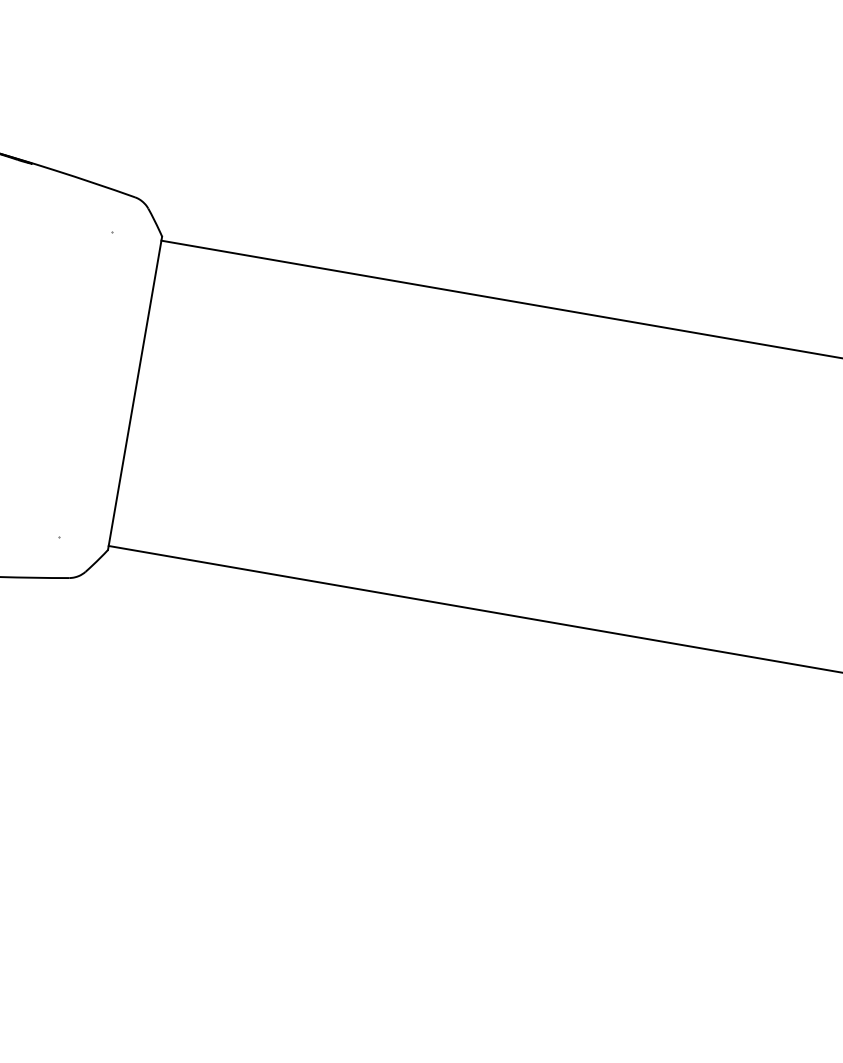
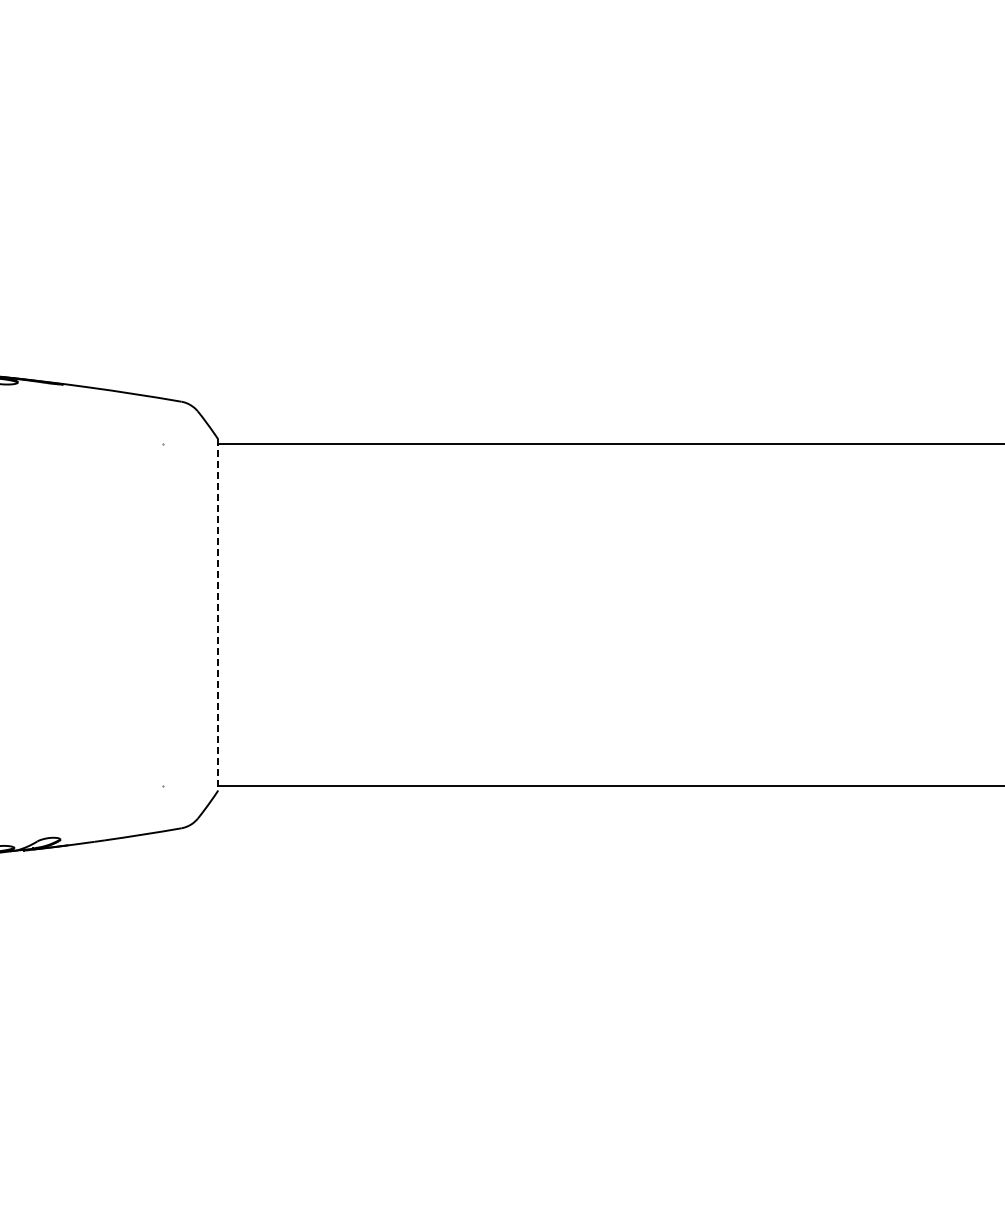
line: (135, 392) -> (218, 614), solid -> dashed

